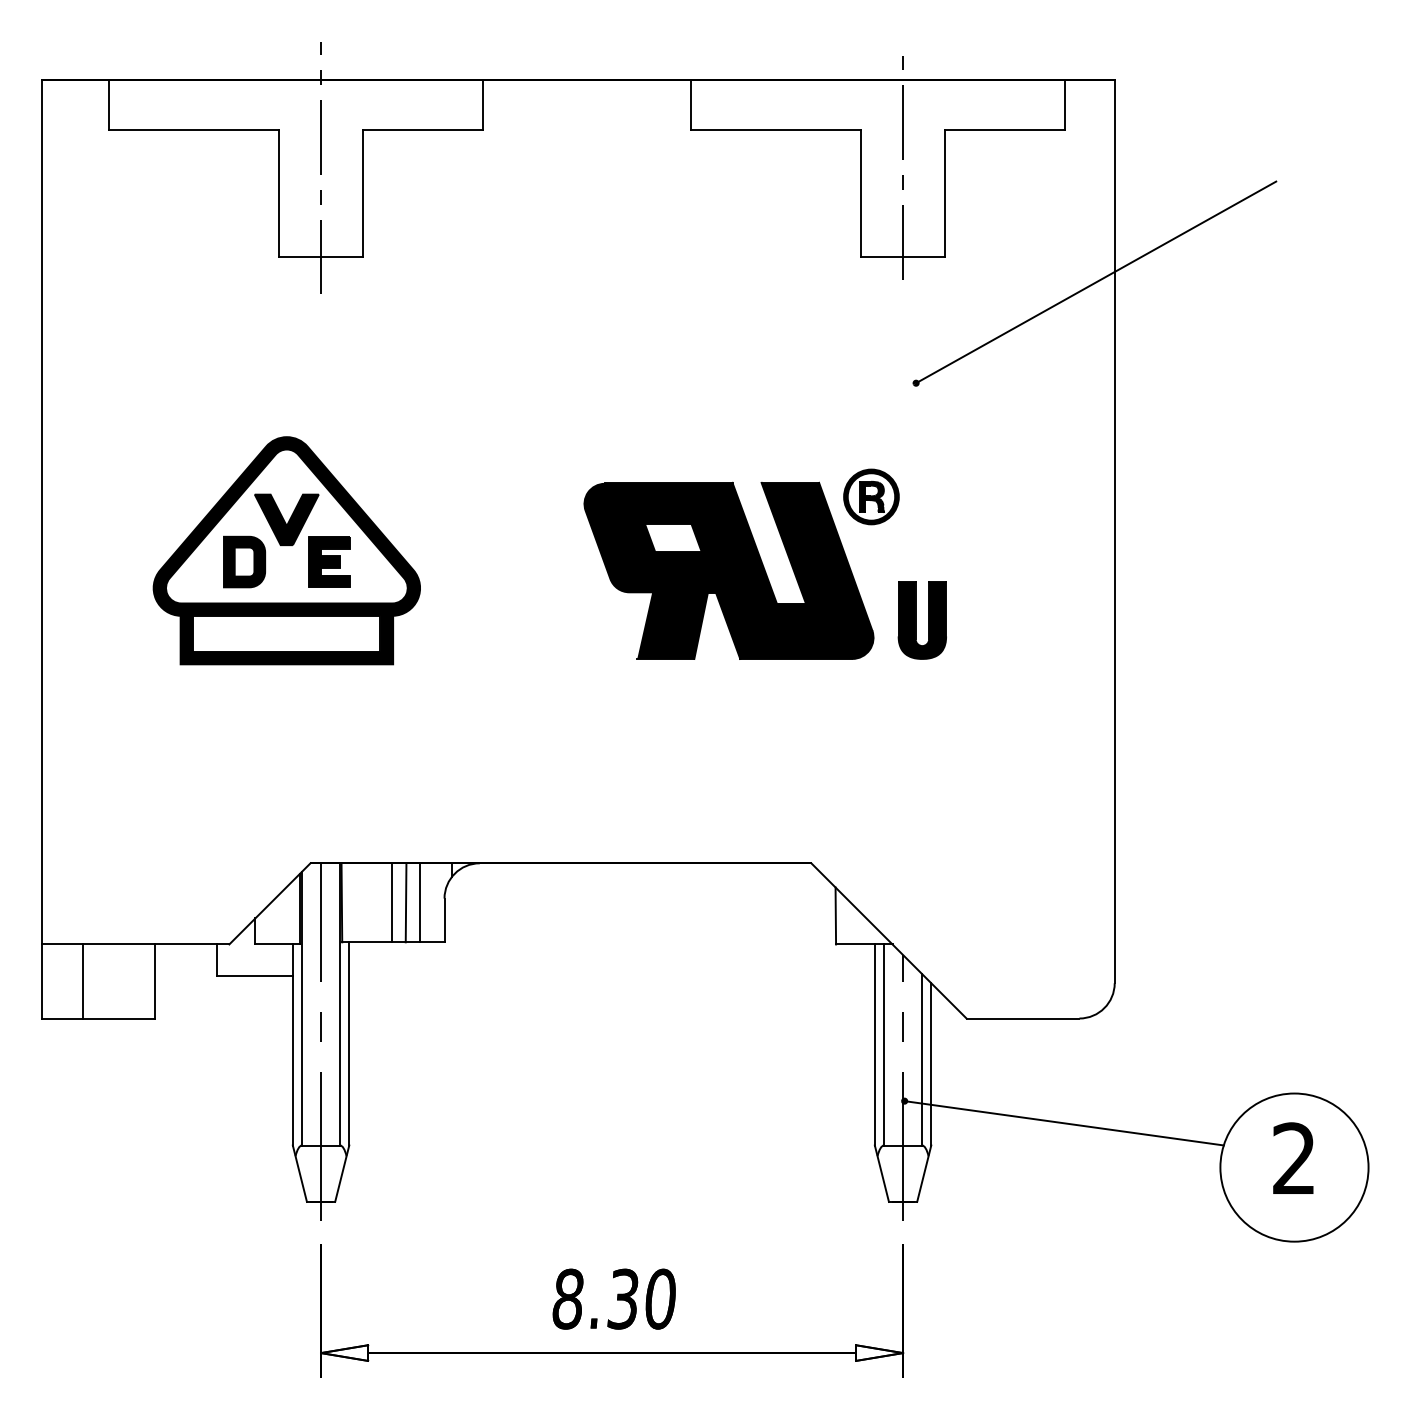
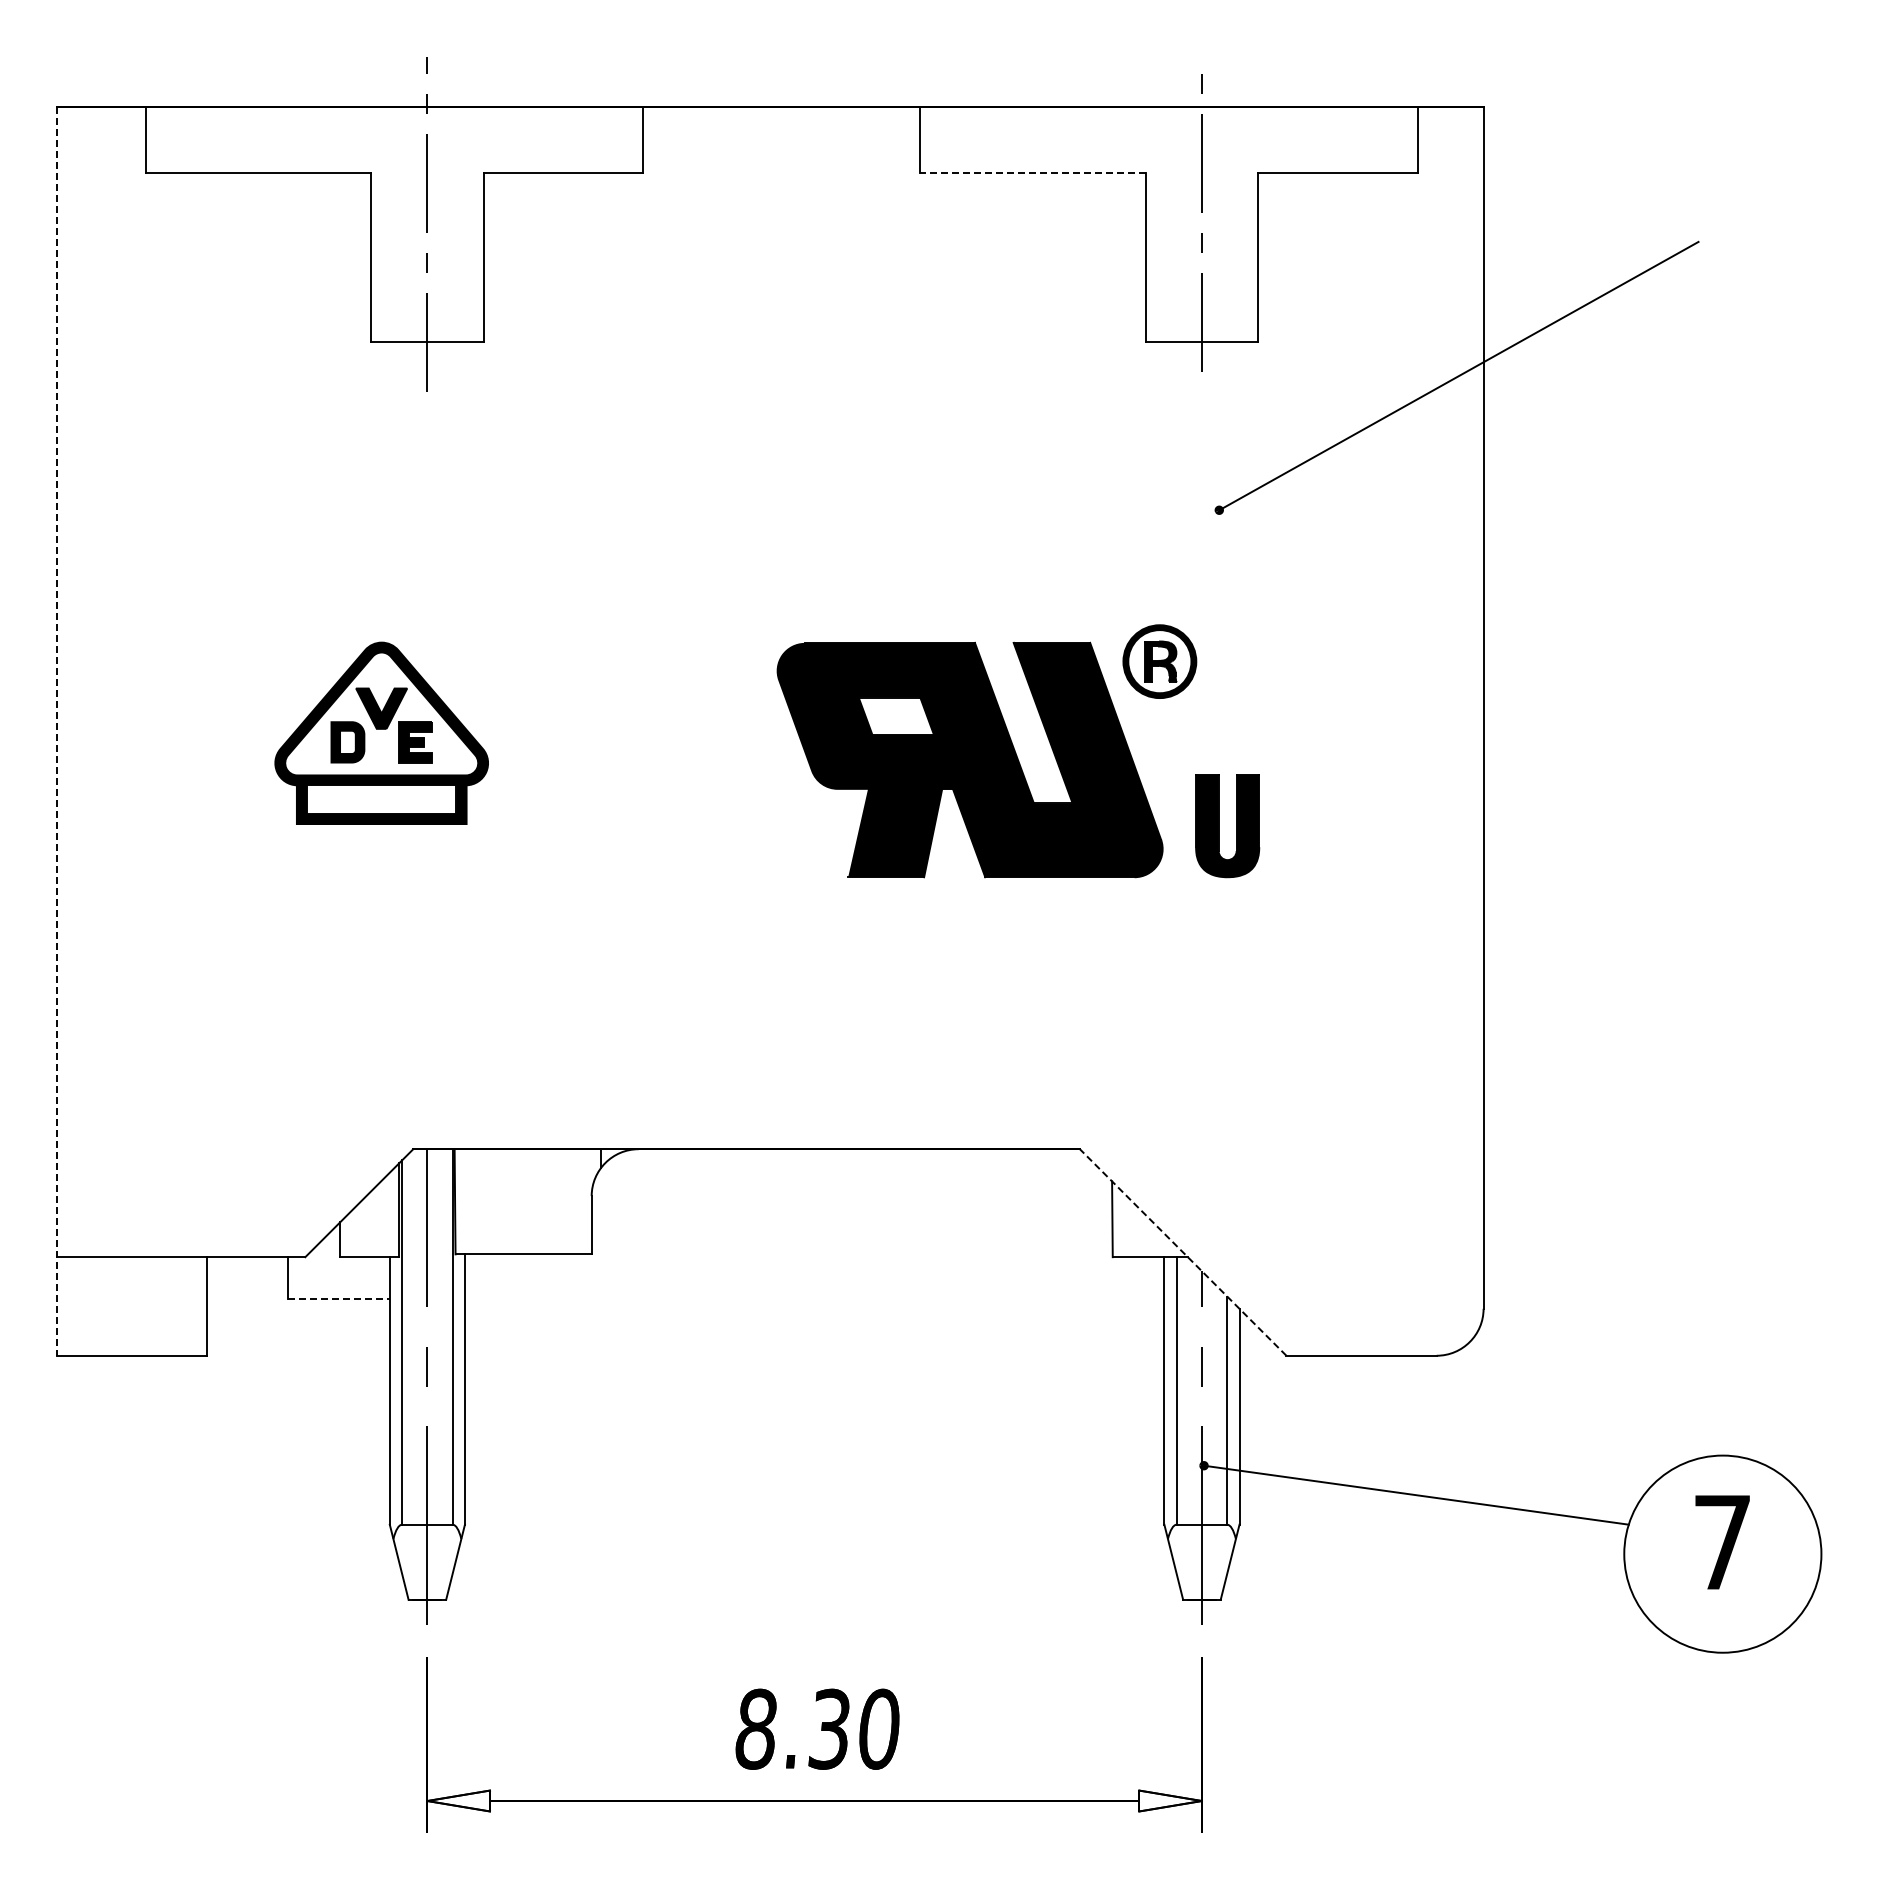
line: (775, 129) -> (1032, 172), solid -> dashed
line: (42, 549) -> (56, 731), solid -> dashed
part: (286, 550) -> (381, 733), size x0.6
line: (391, 902) -> (521, 1201), removed
line: (406, 902) -> (540, 1201), removed
line: (419, 902) -> (558, 1201), removed
line: (888, 940) -> (1182, 1252), solid -> dashed
line: (255, 976) -> (339, 1299), solid -> dashed
line: (82, 981) -> (110, 1306), removed
text: (1293, 1158) -> (1721, 1541), 2 -> 7

